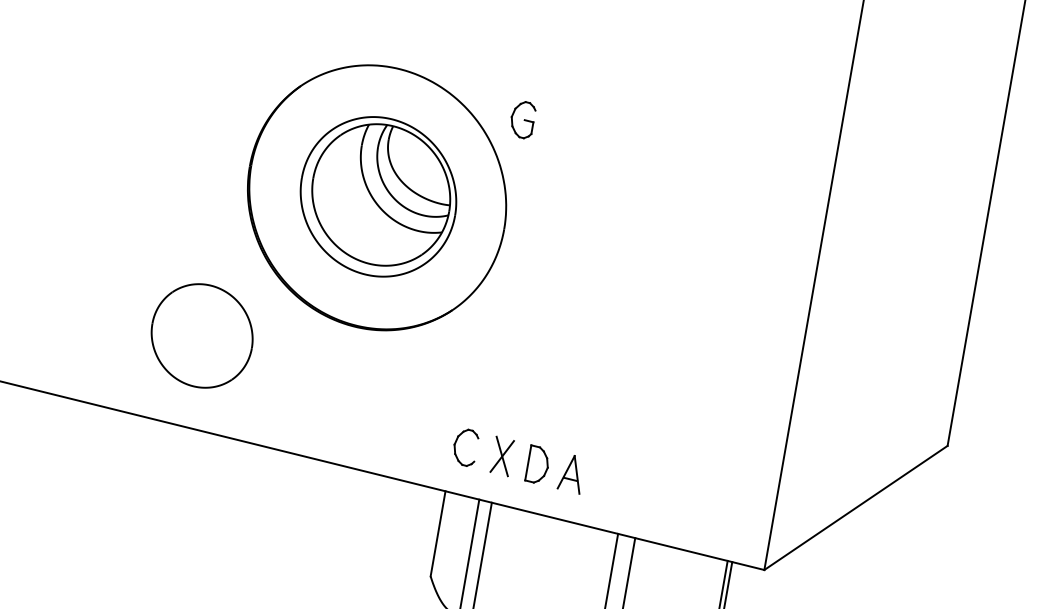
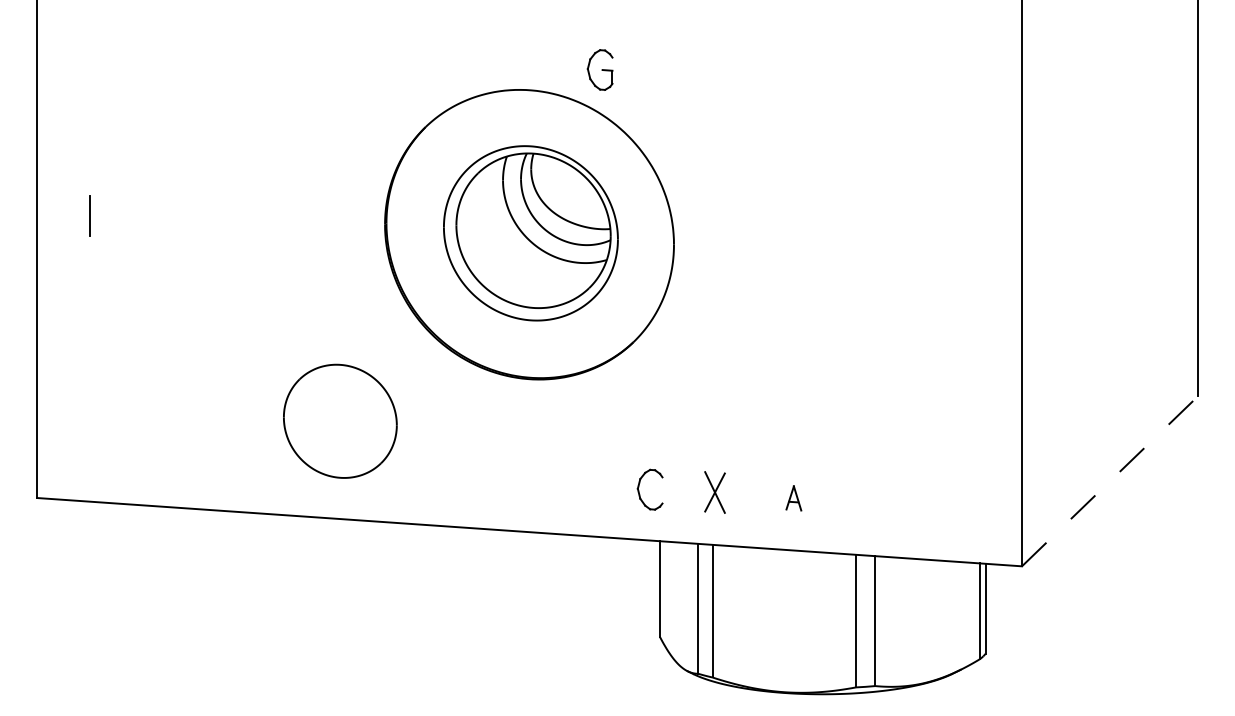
part: (522, 119) -> (599, 69), moved
part: (202, 335) -> (340, 420), moved
part: (455, 446) -> (639, 490), moved
part: (538, 464) -> (755, 494), removed
part: (571, 474) -> (793, 498), size x0.6
line: (856, 508) -> (1110, 481), solid -> dashed

